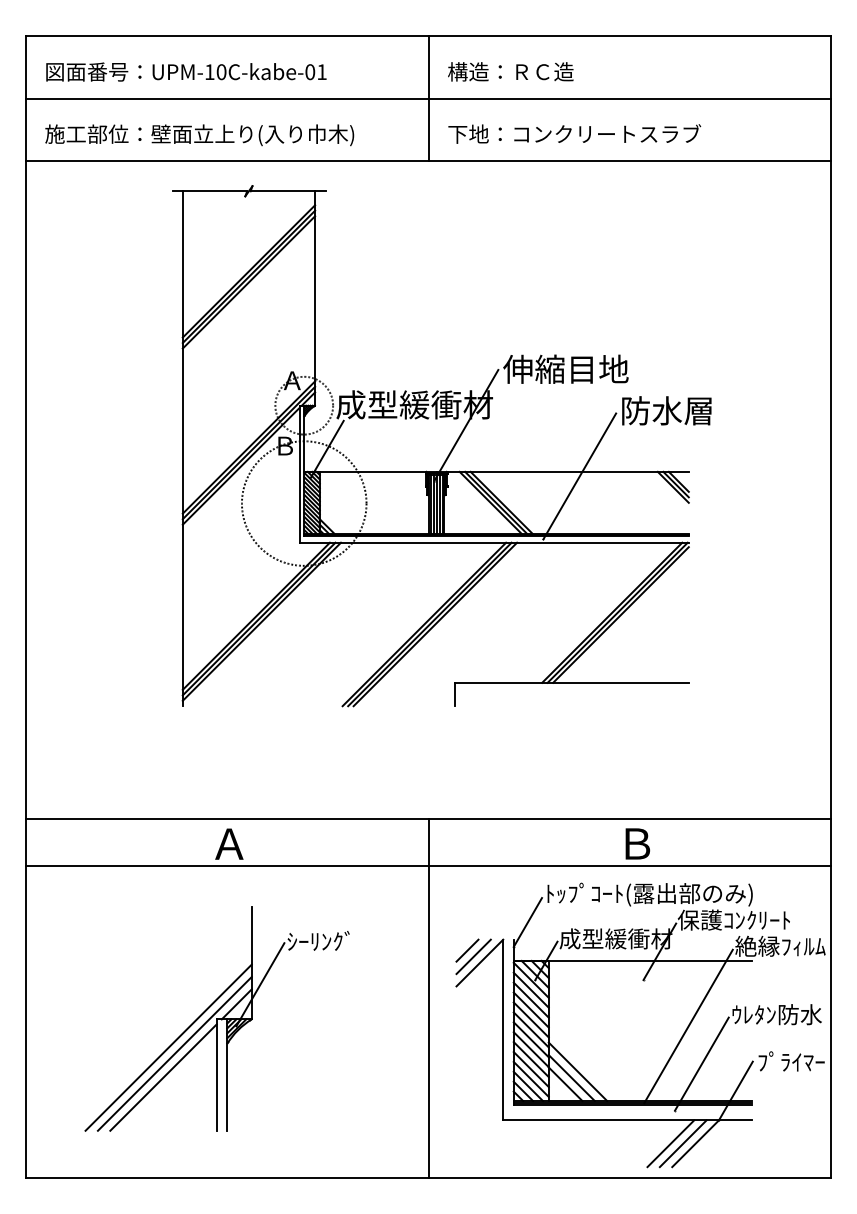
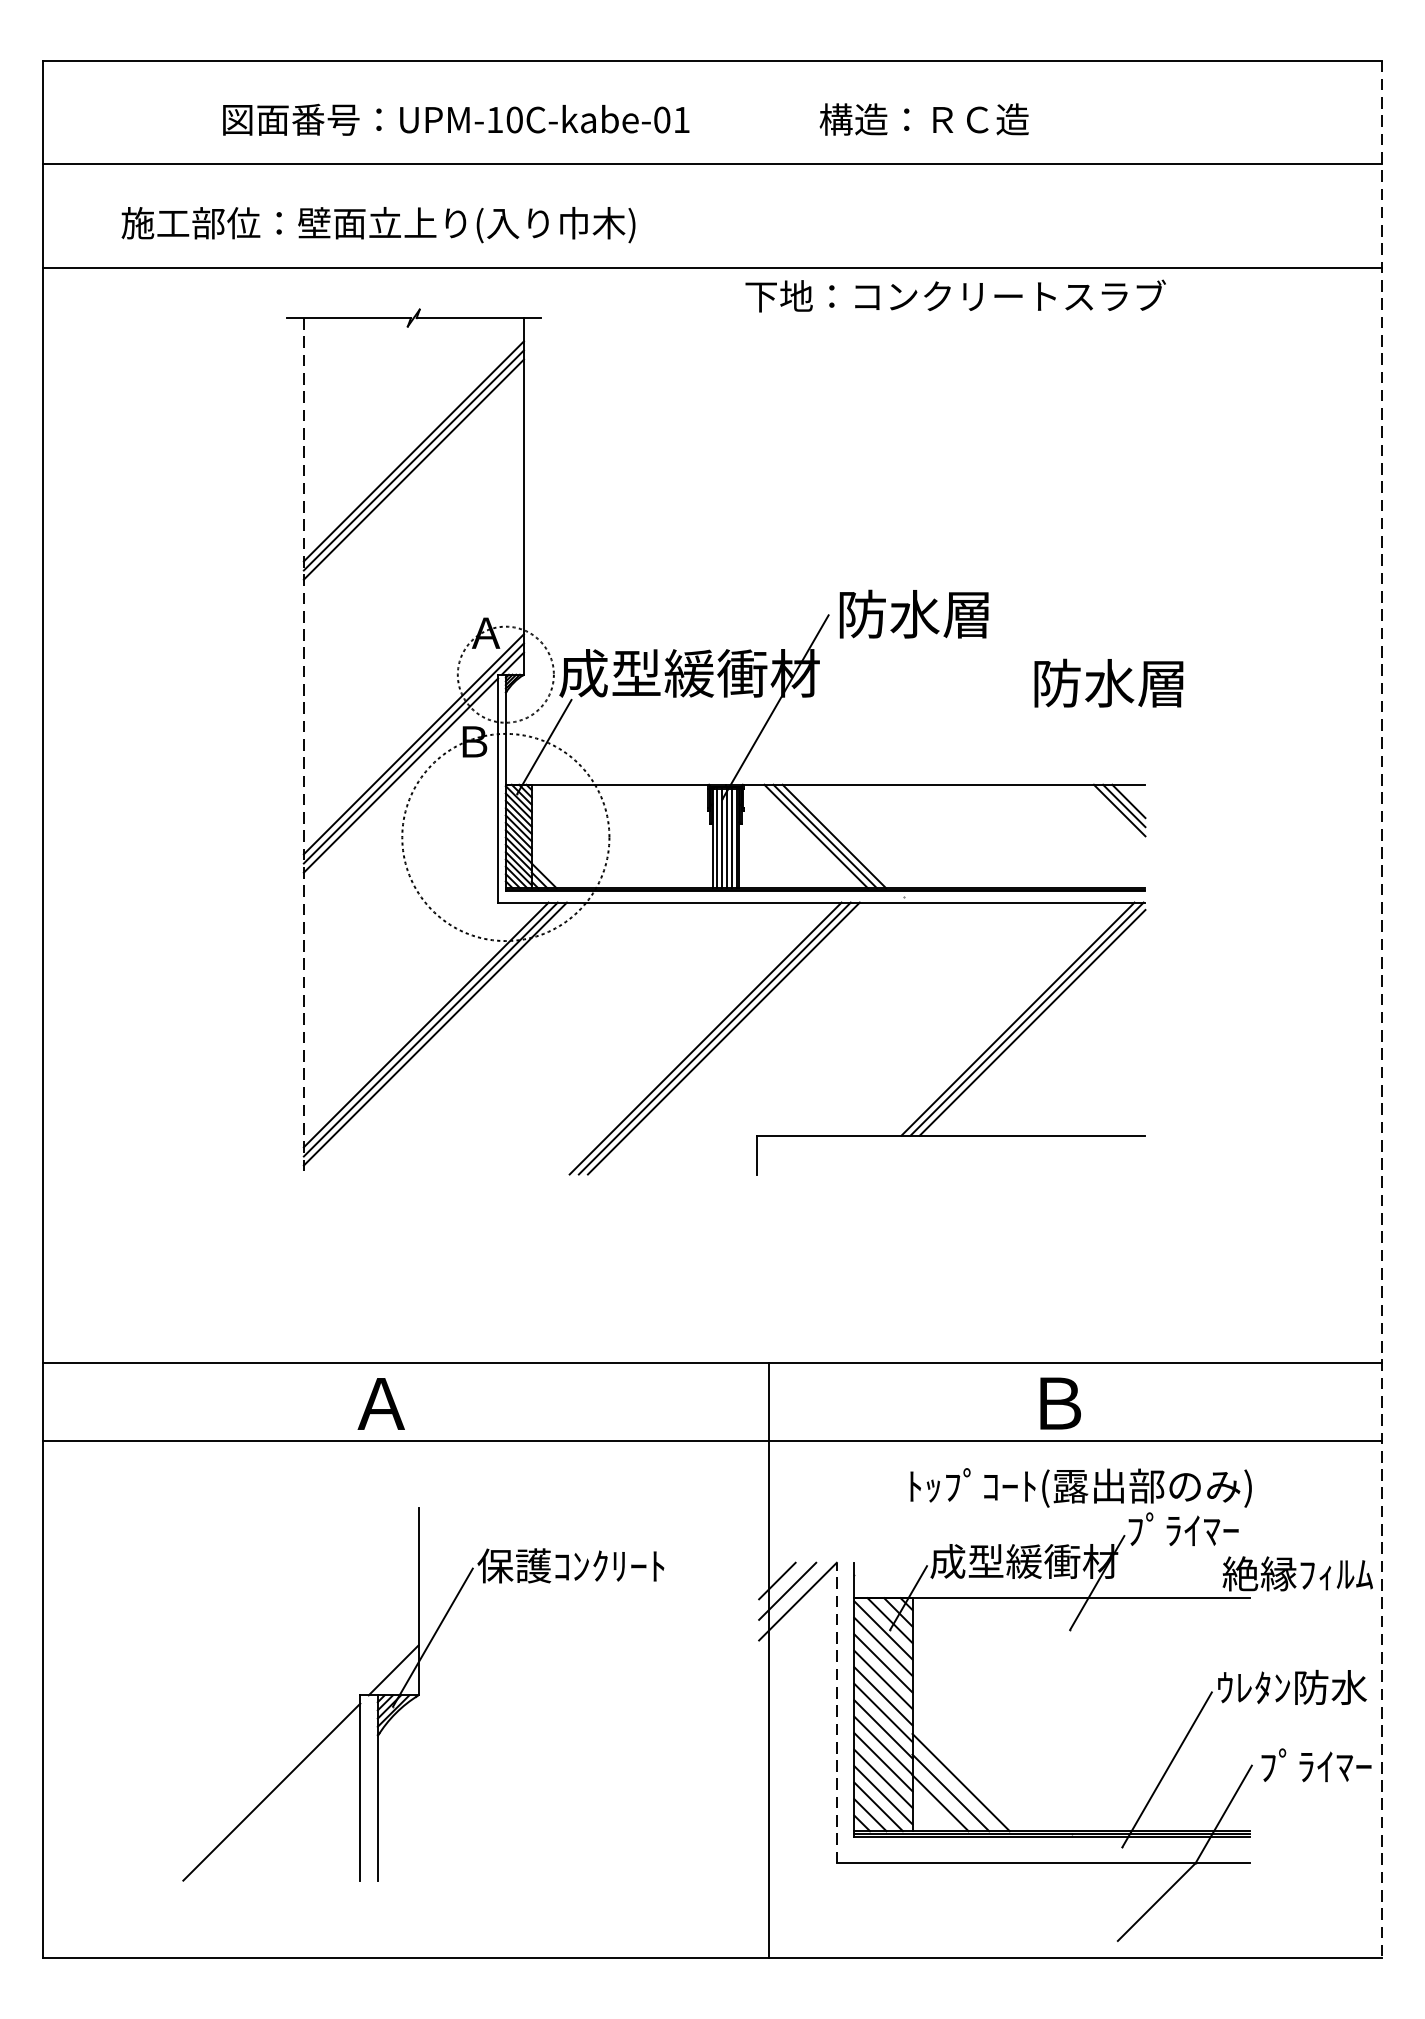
text: (186, 71) -> (456, 118), moved
text: (510, 71) -> (923, 118), moved
line: (428, 98) -> (712, 163), removed
text: (574, 133) -> (955, 295), moved
text: (199, 135) -> (378, 225), moved
text: (565, 368) -> (940, 612), 伸縮目地 -> 防水層
line: (182, 449) -> (303, 747), solid -> dashed
line: (579, 476) -> (963, 792), removed
line: (831, 606) -> (1382, 1008), solid -> dashed
text: (733, 919) -> (1219, 1529), 保護ｺﾝｸﾘｰﾄ -> ﾌﾟﾗｲﾏｰ
line: (527, 922) -> (877, 1534), removed
text: (343, 941) -> (571, 1565), ｼｰﾘﾝｸﾞ -> 保護ｺﾝｸﾘｰﾄ
line: (428, 998) -> (769, 1660), moved
line: (688, 1025) -> (1144, 1705), removed
line: (503, 1029) -> (837, 1712), solid -> dashed
line: (168, 1047) -> (280, 1742), removed
line: (174, 1053) -> (290, 1752), removed
line: (670, 1143) -> (1114, 1901), removed
line: (682, 1143) -> (1134, 1901), removed

